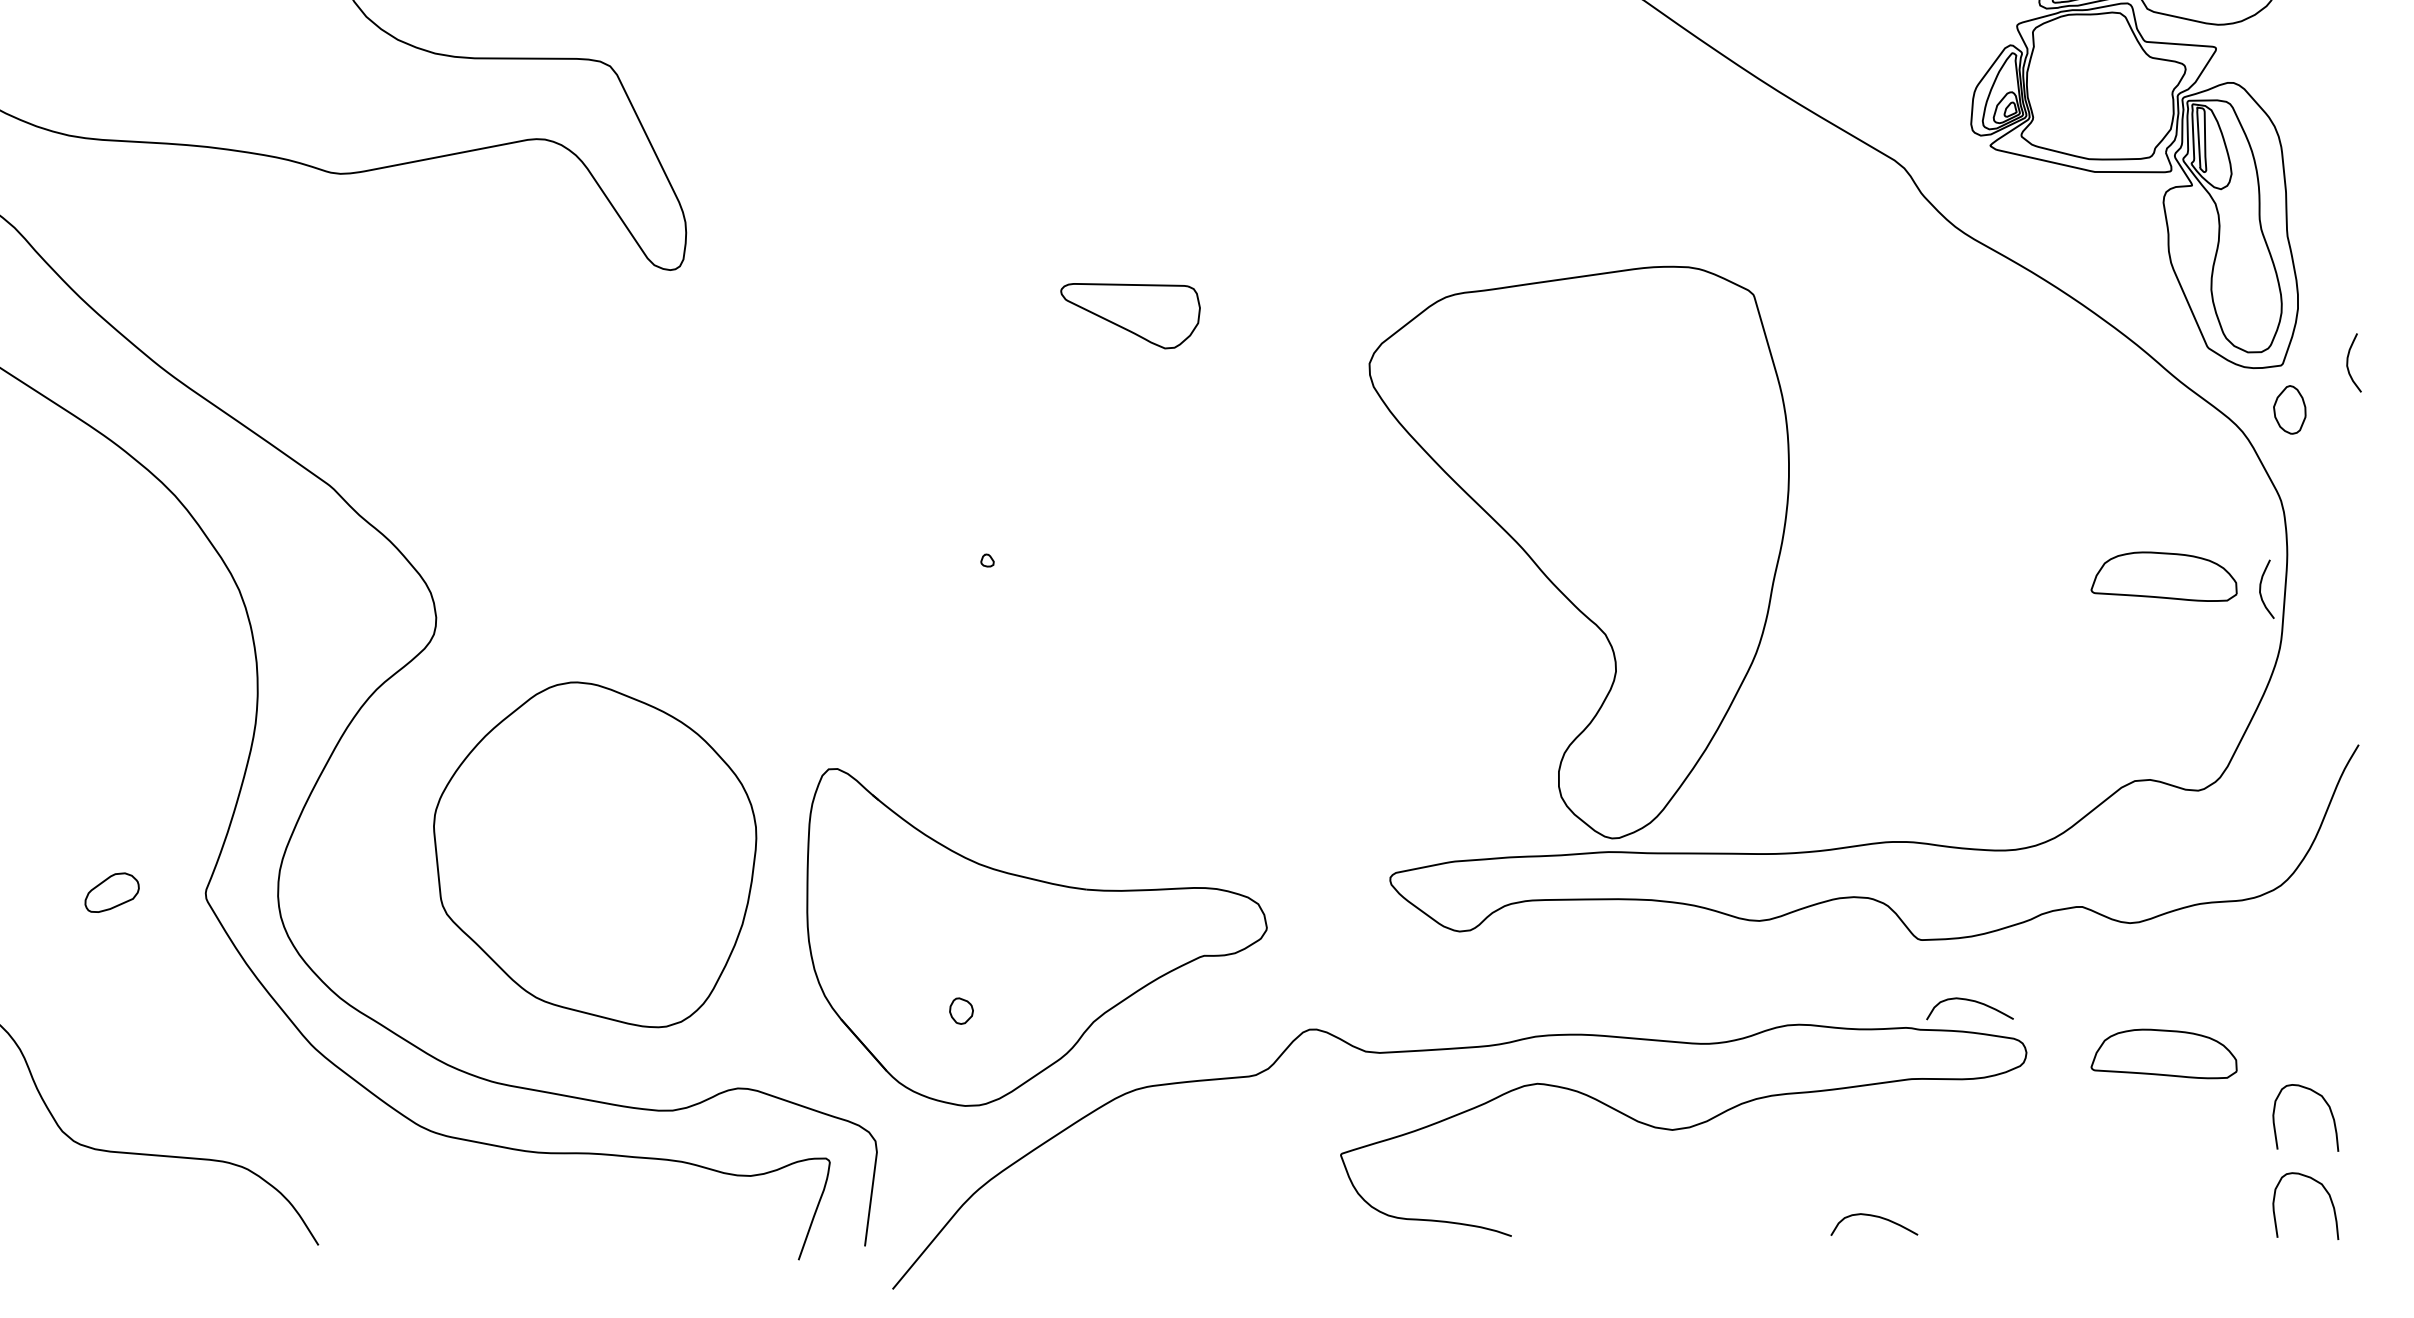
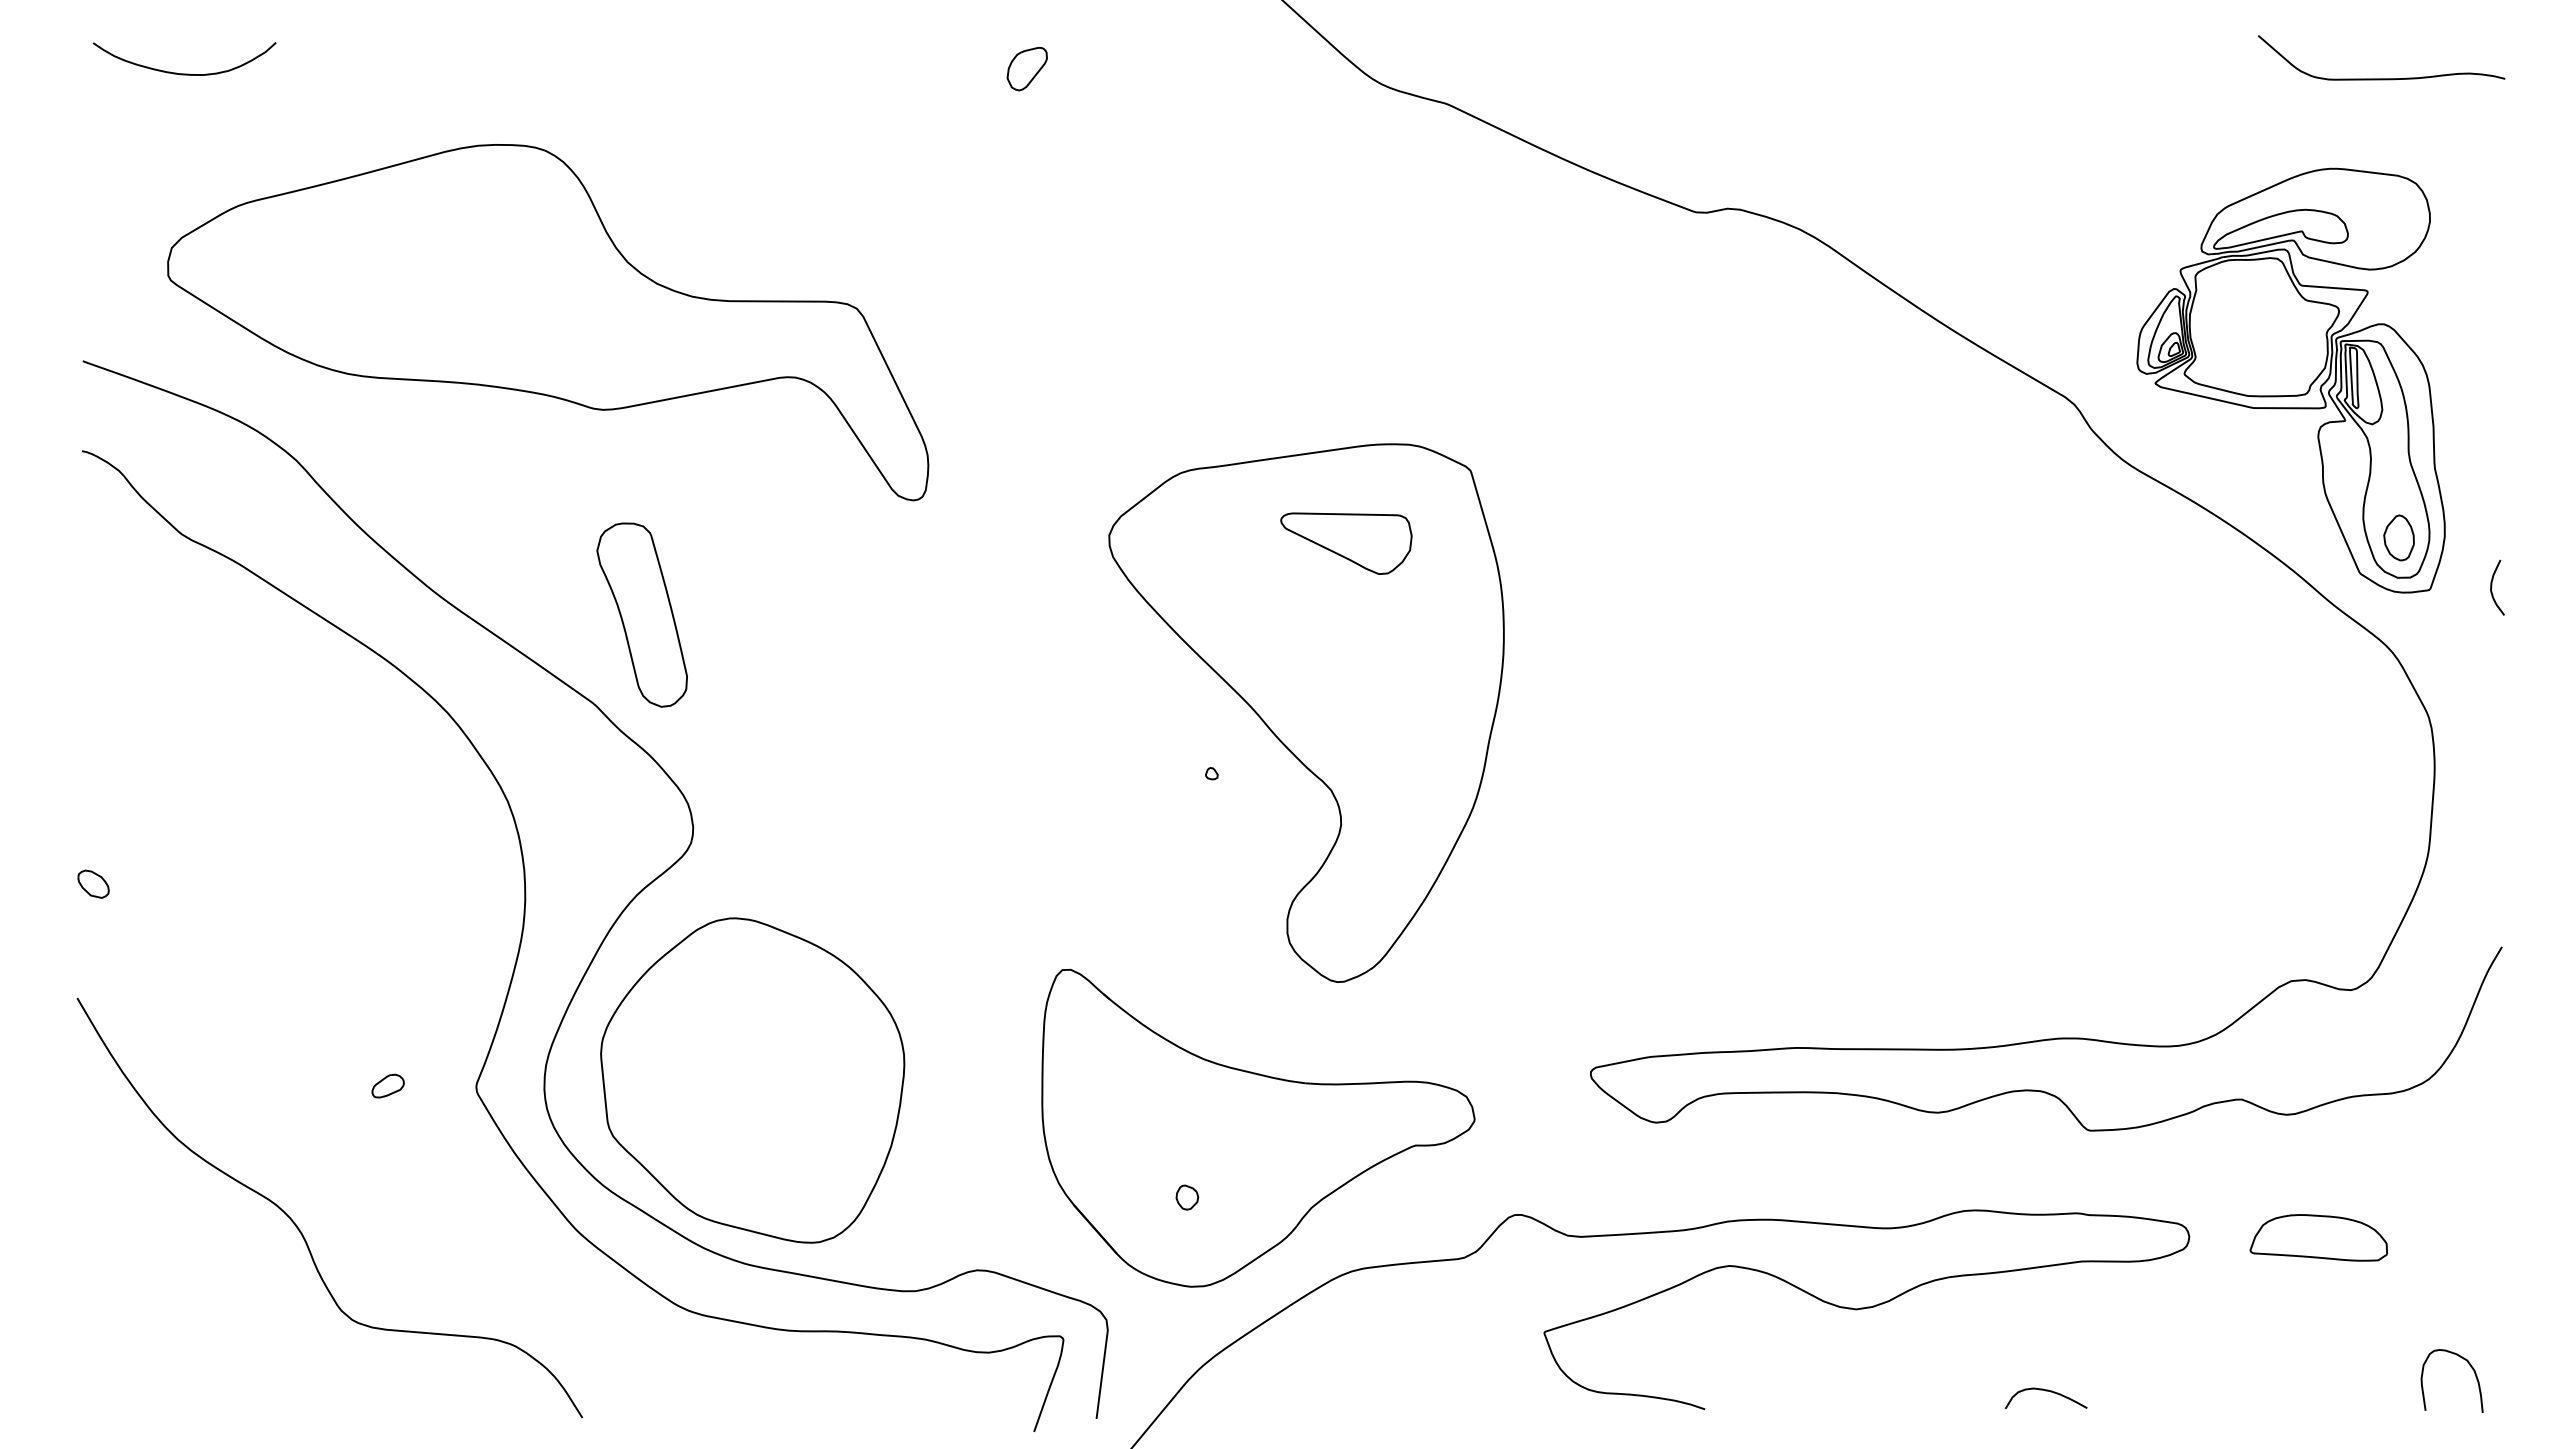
part: (381, 391) -> (641, 614), added
part: (2289, 409) -> (2398, 537), moved
part: (1579, 551) -> (1306, 712), moved
part: (2163, 576) -> (2318, 788), removed
curve: (2261, 589) -> (2410, 800), removed
part: (594, 854) -> (752, 1080), moved
part: (111, 891) -> (387, 1085), size x0.62
curve: (1970, 1001) -> (2136, 1188), removed
curve: (2326, 1104) -> (2471, 1285), removed

